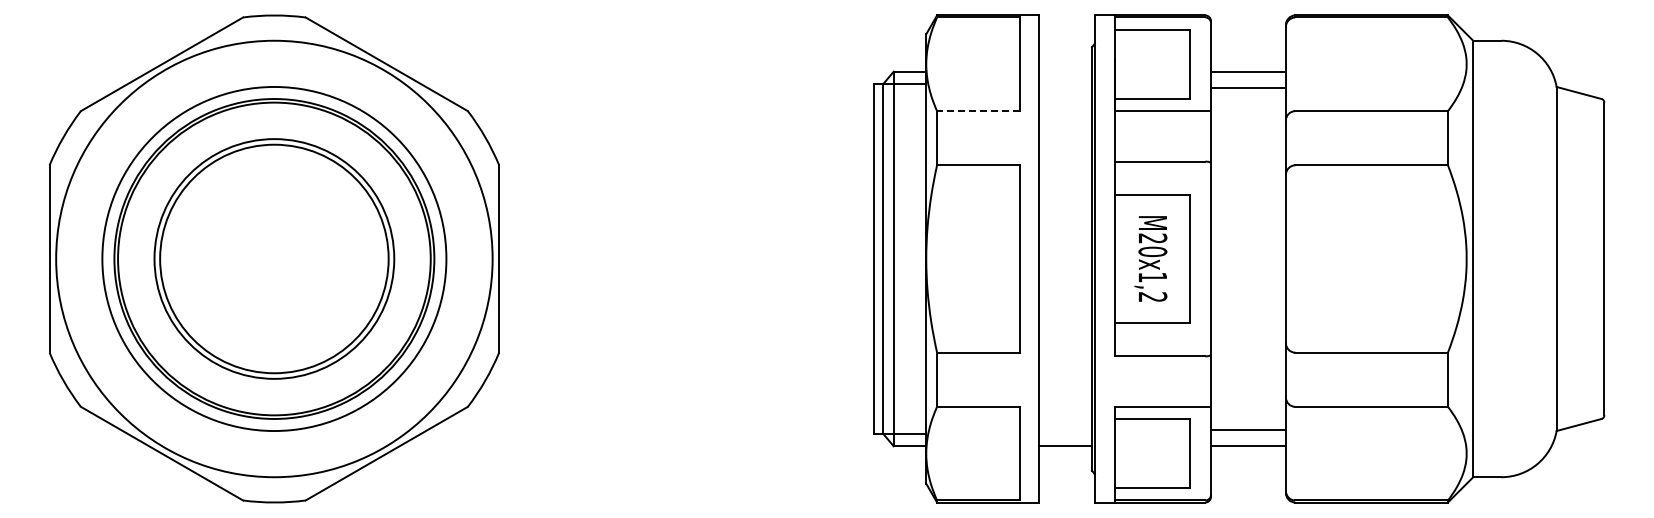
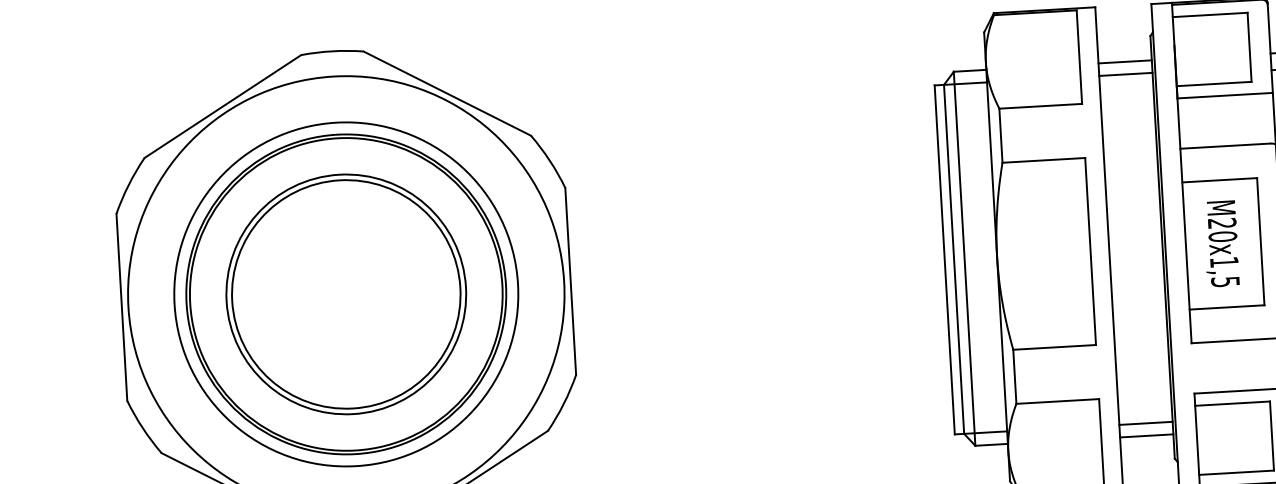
line: (1065, 71) -> (1125, 61), added
line: (1065, 84) -> (1126, 74), added
line: (978, 111) -> (1040, 106), dashed -> solid
text: (1152, 296) -> (1225, 281), M20x1,2 -> M20x1,5
line: (1065, 433) -> (1146, 423), added

